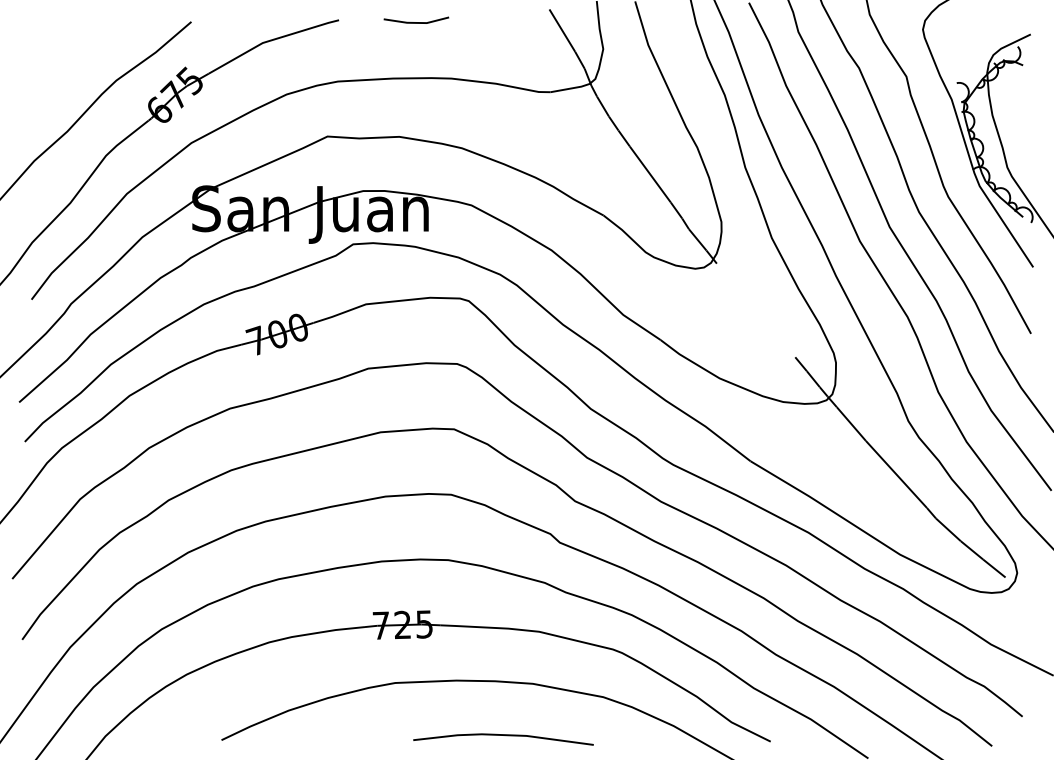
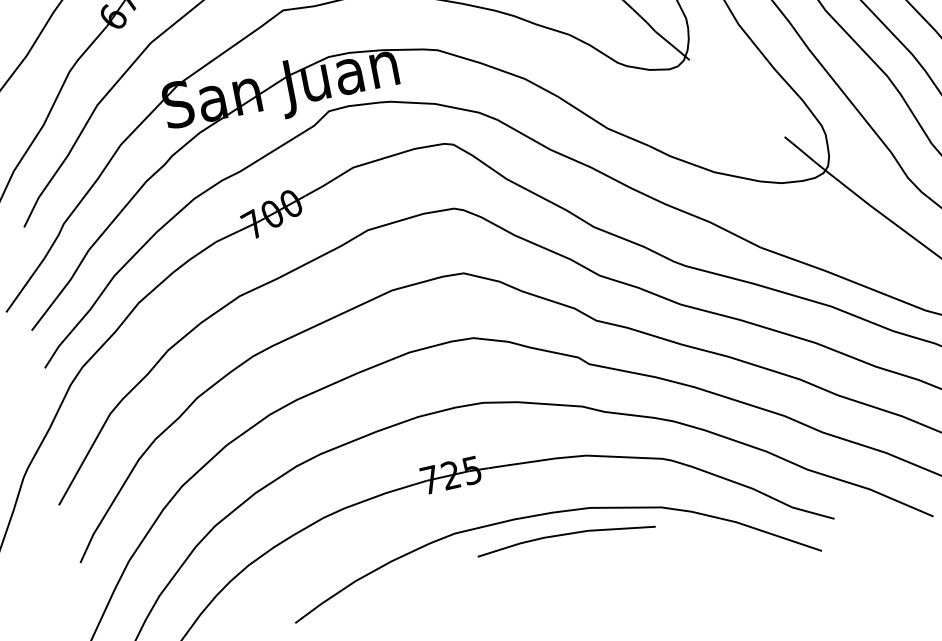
line: (503, 735) -> (565, 534), moved

